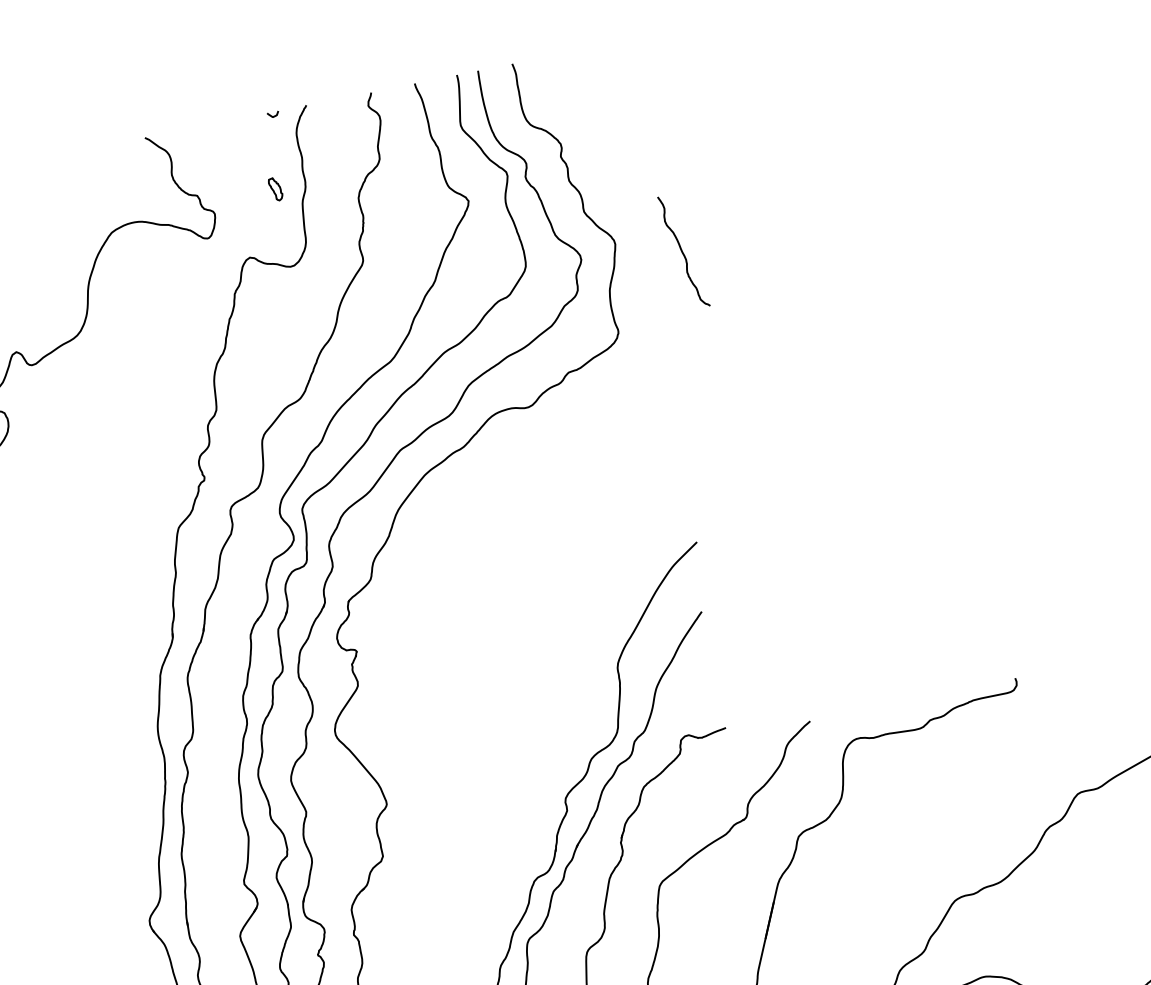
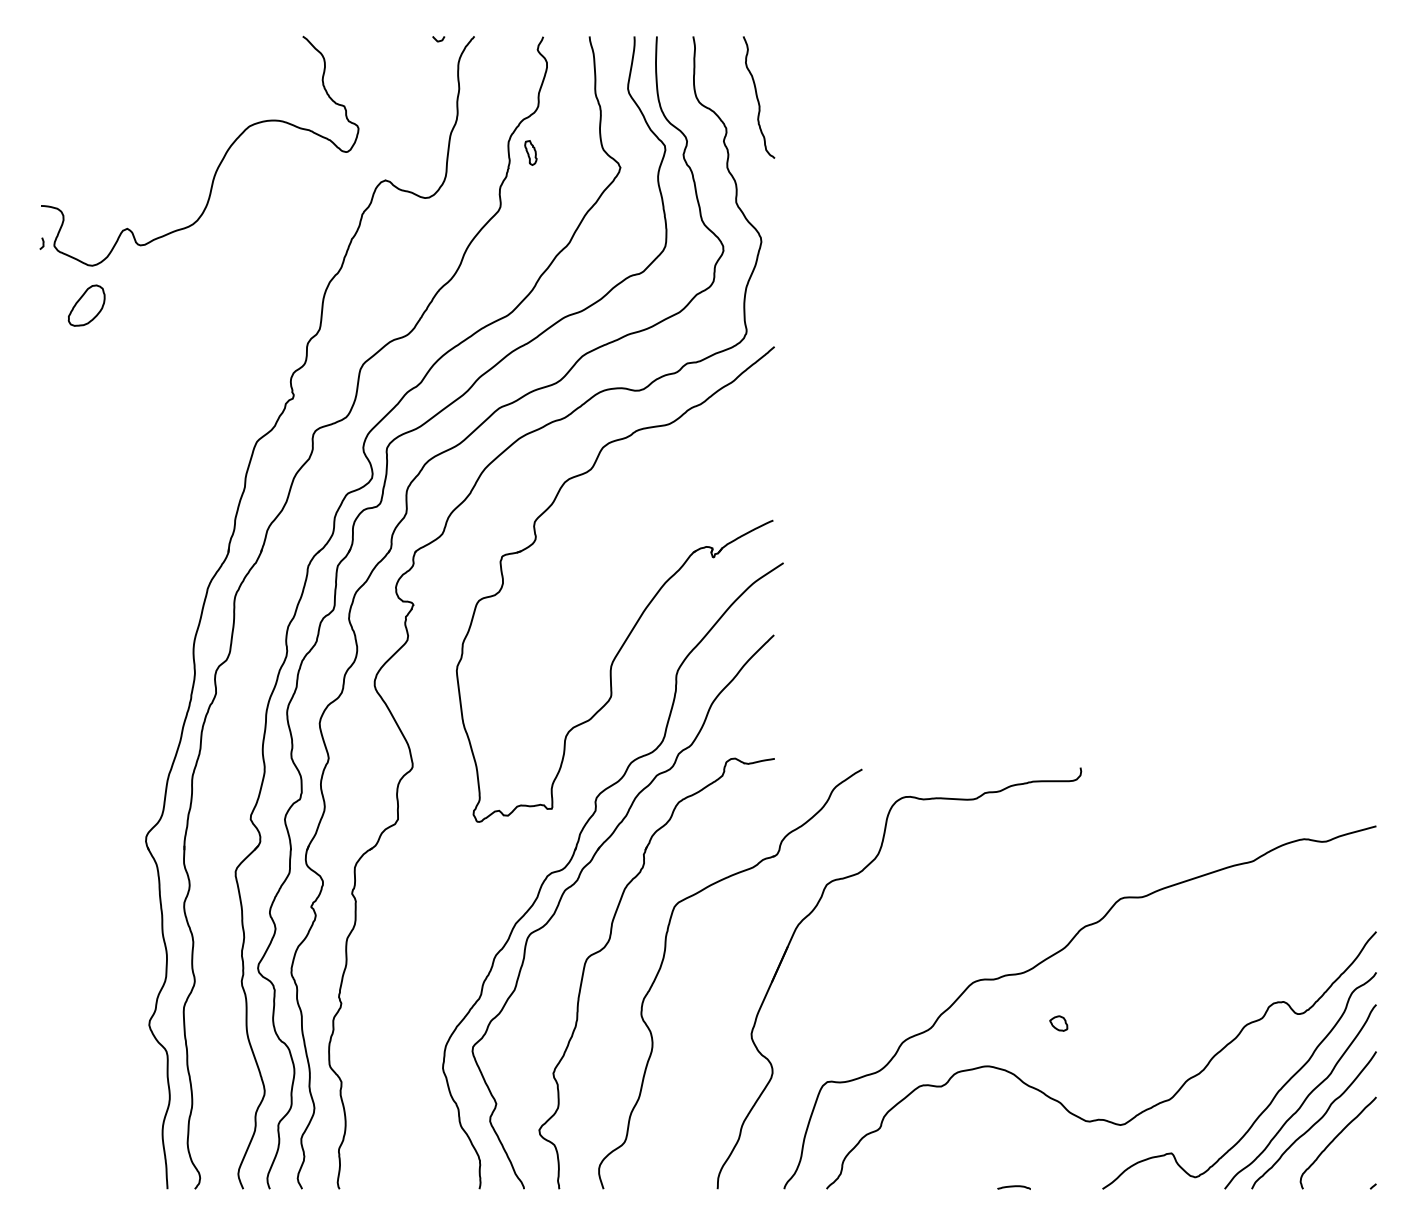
part: (275, 189) -> (530, 152), moved
curve: (683, 251) -> (758, 97), moved
part: (574, 611) -> (644, 608), added
part: (1043, 923) -> (1058, 1023), added

